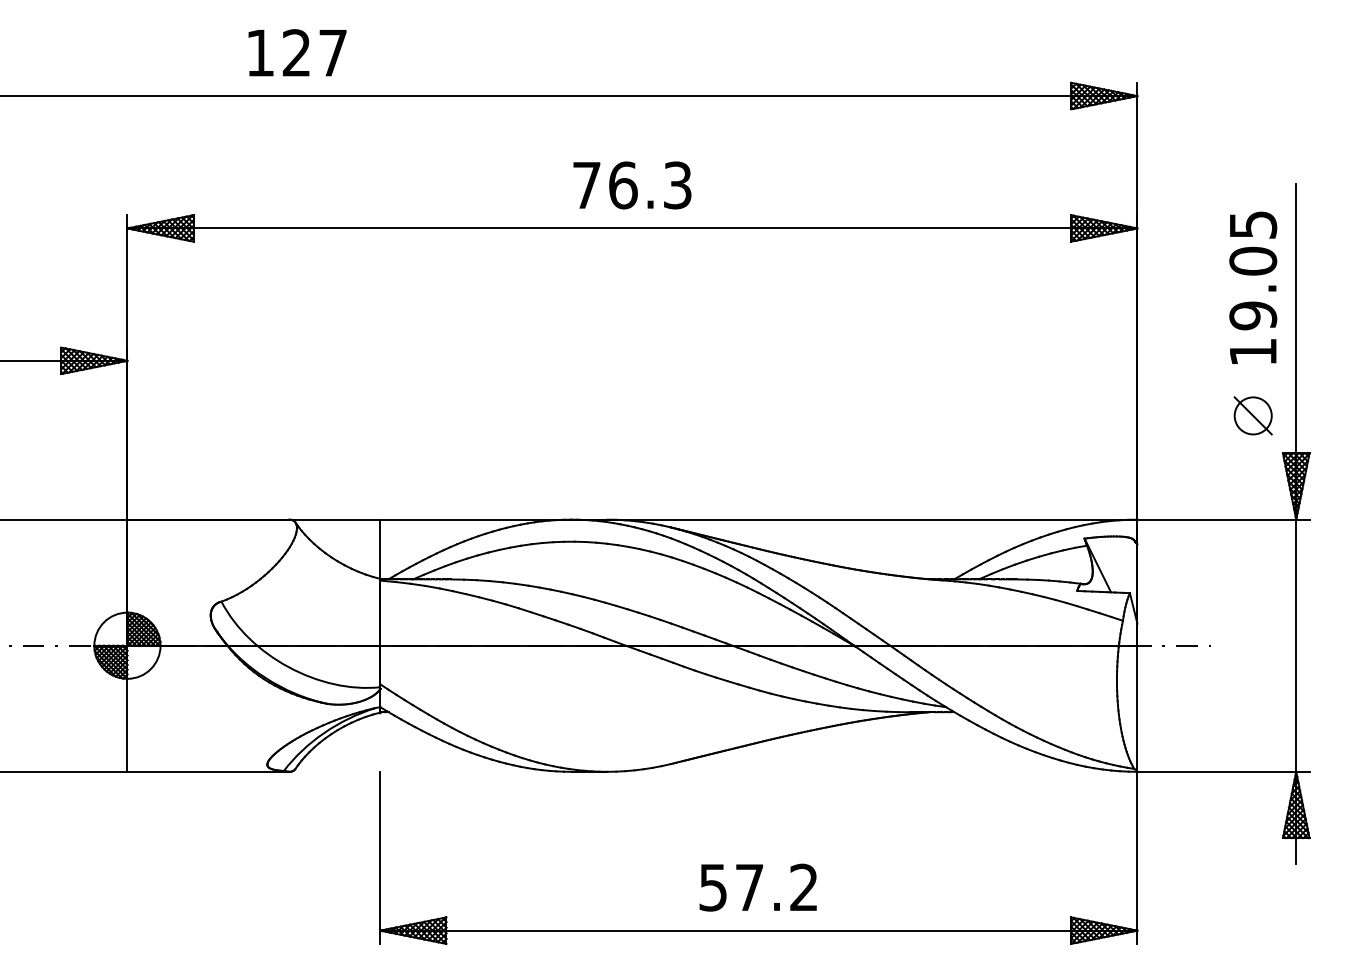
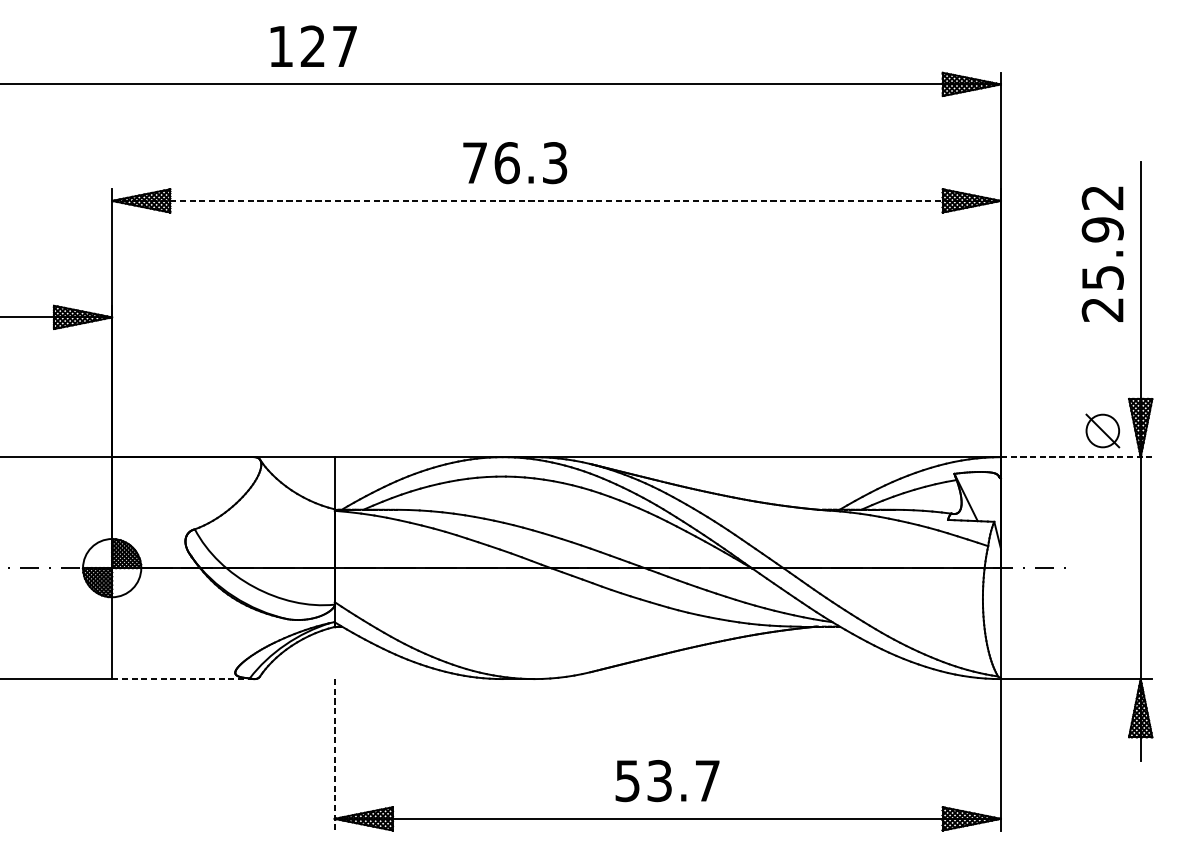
text: (297, 52) -> (313, 46), moved
text: (632, 185) -> (515, 163), moved
line: (632, 228) -> (556, 200), solid -> dashed
text: (1253, 288) -> (1103, 253), 19.05 -> 25.92
part: (1252, 415) -> (1102, 430), moved
line: (1222, 519) -> (1075, 457), solid -> dashed
line: (208, 771) -> (183, 678), solid -> dashed
line: (380, 858) -> (334, 755), solid -> dashed
text: (776, 887) -> (683, 780), 57.2 -> 53.7

